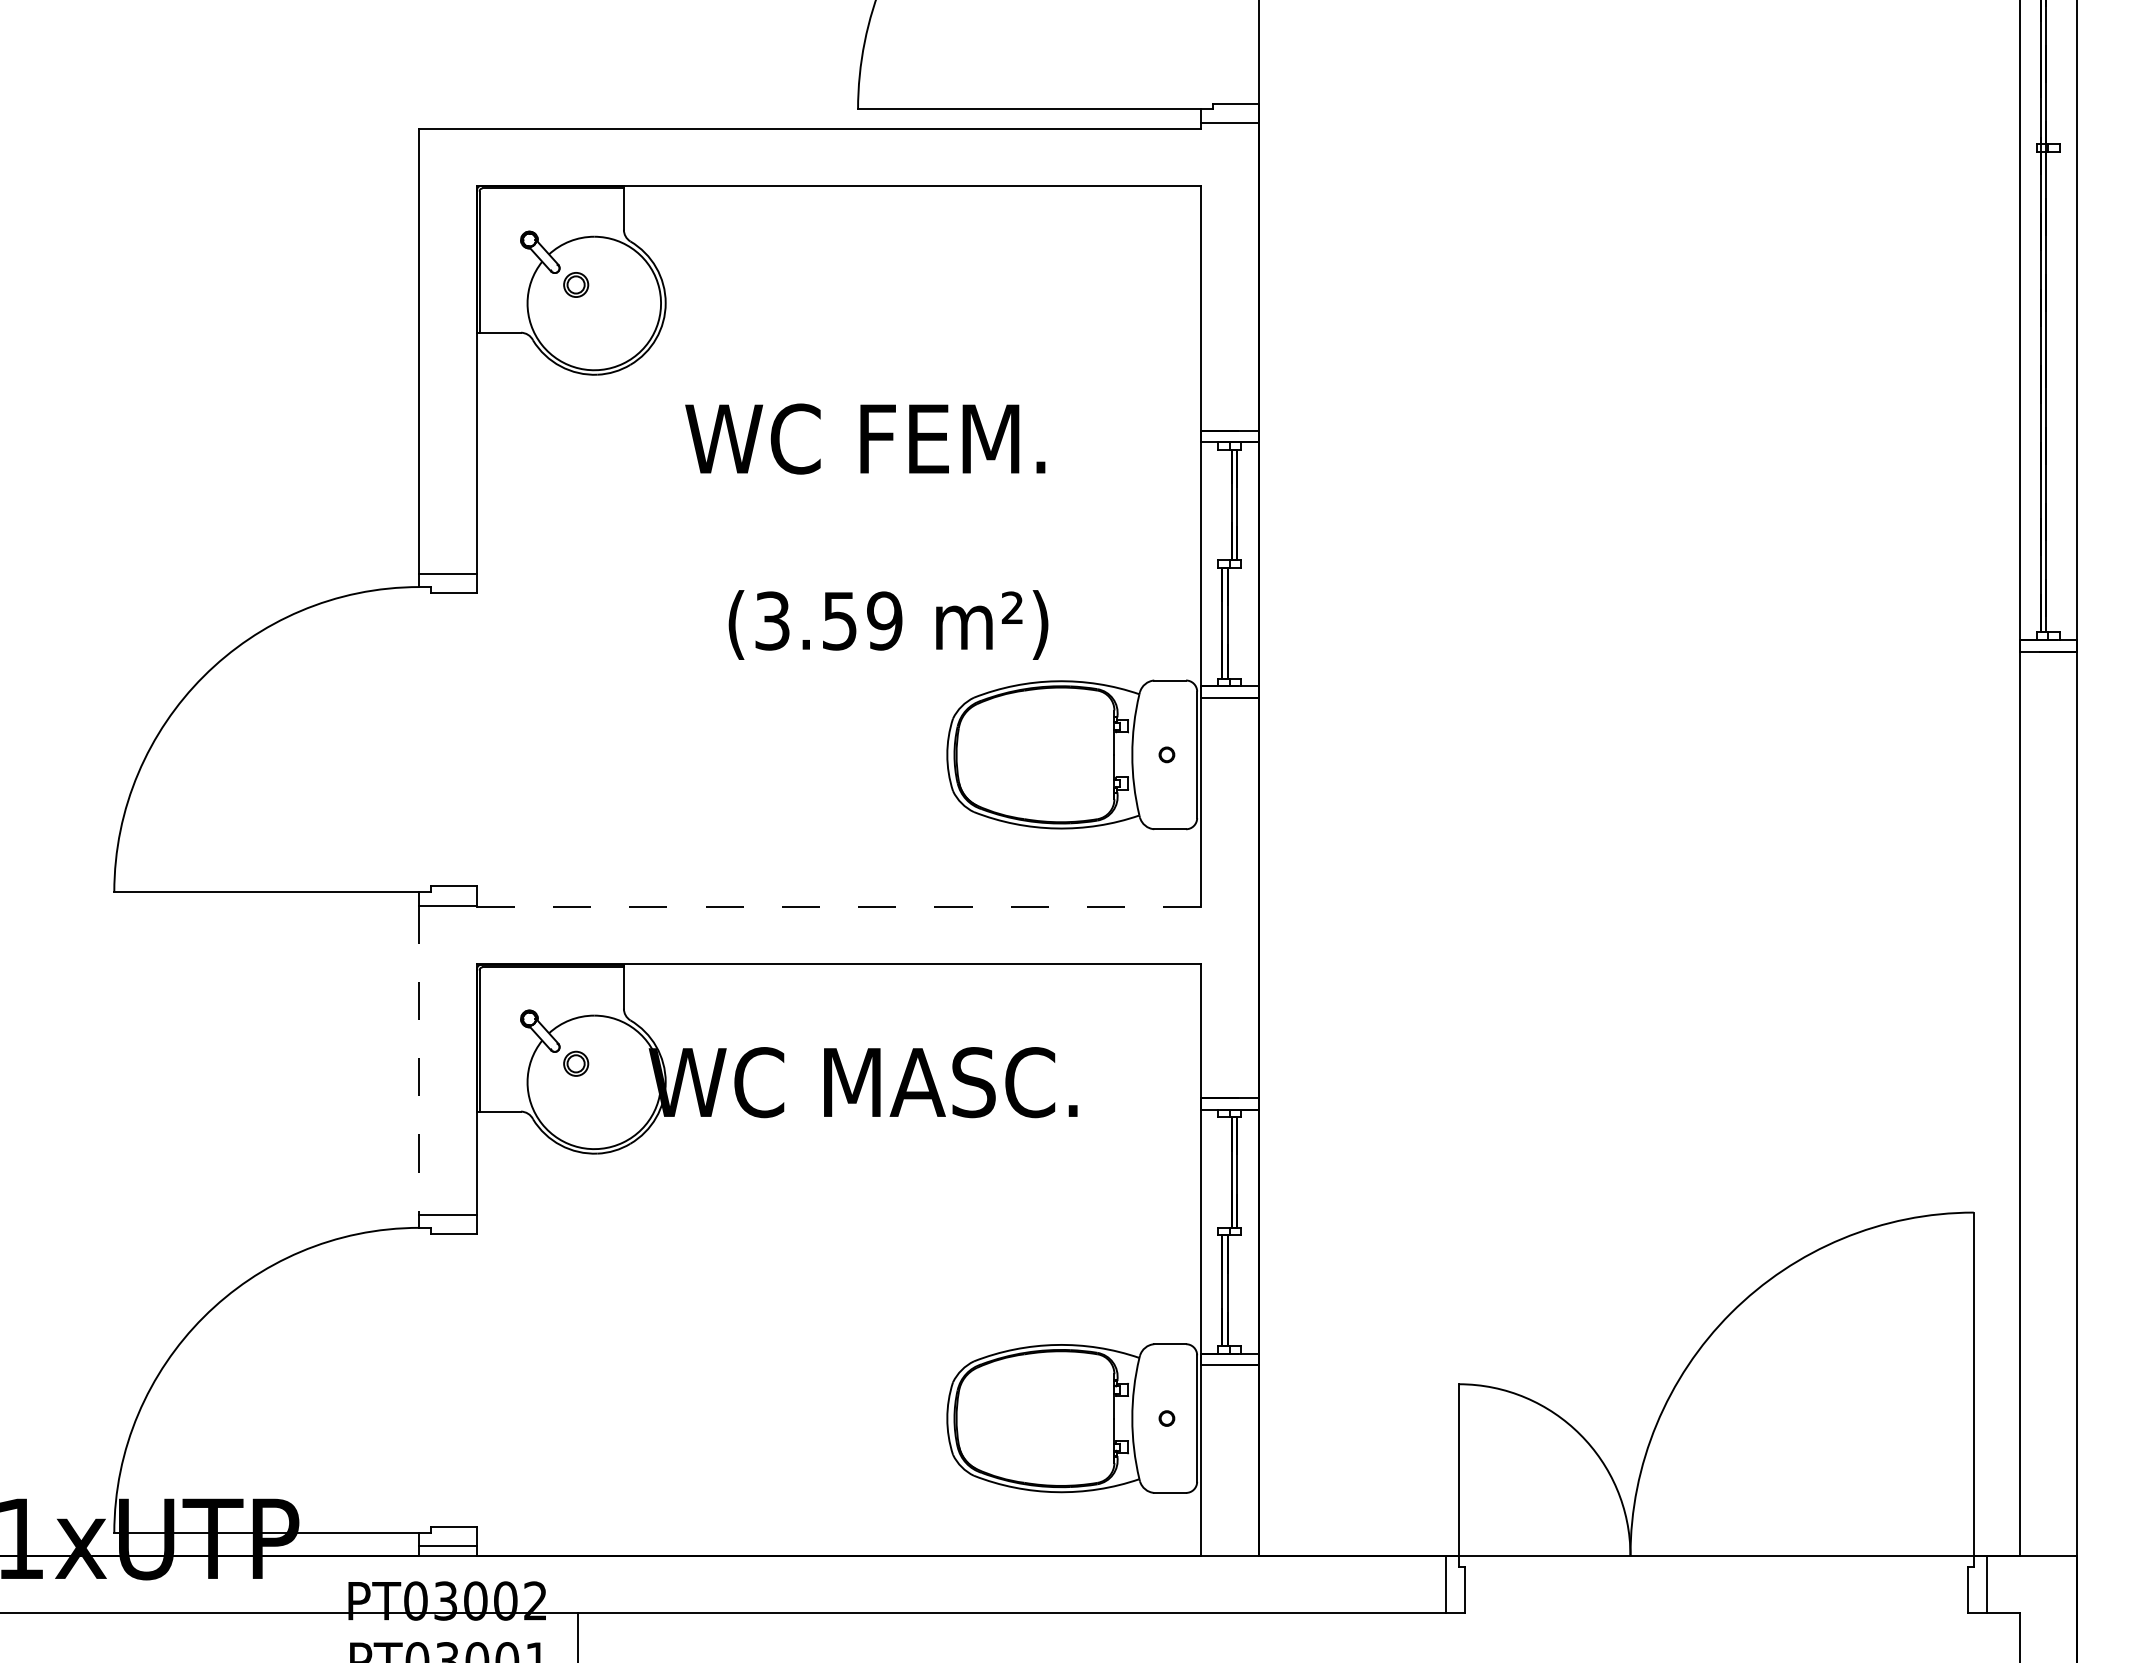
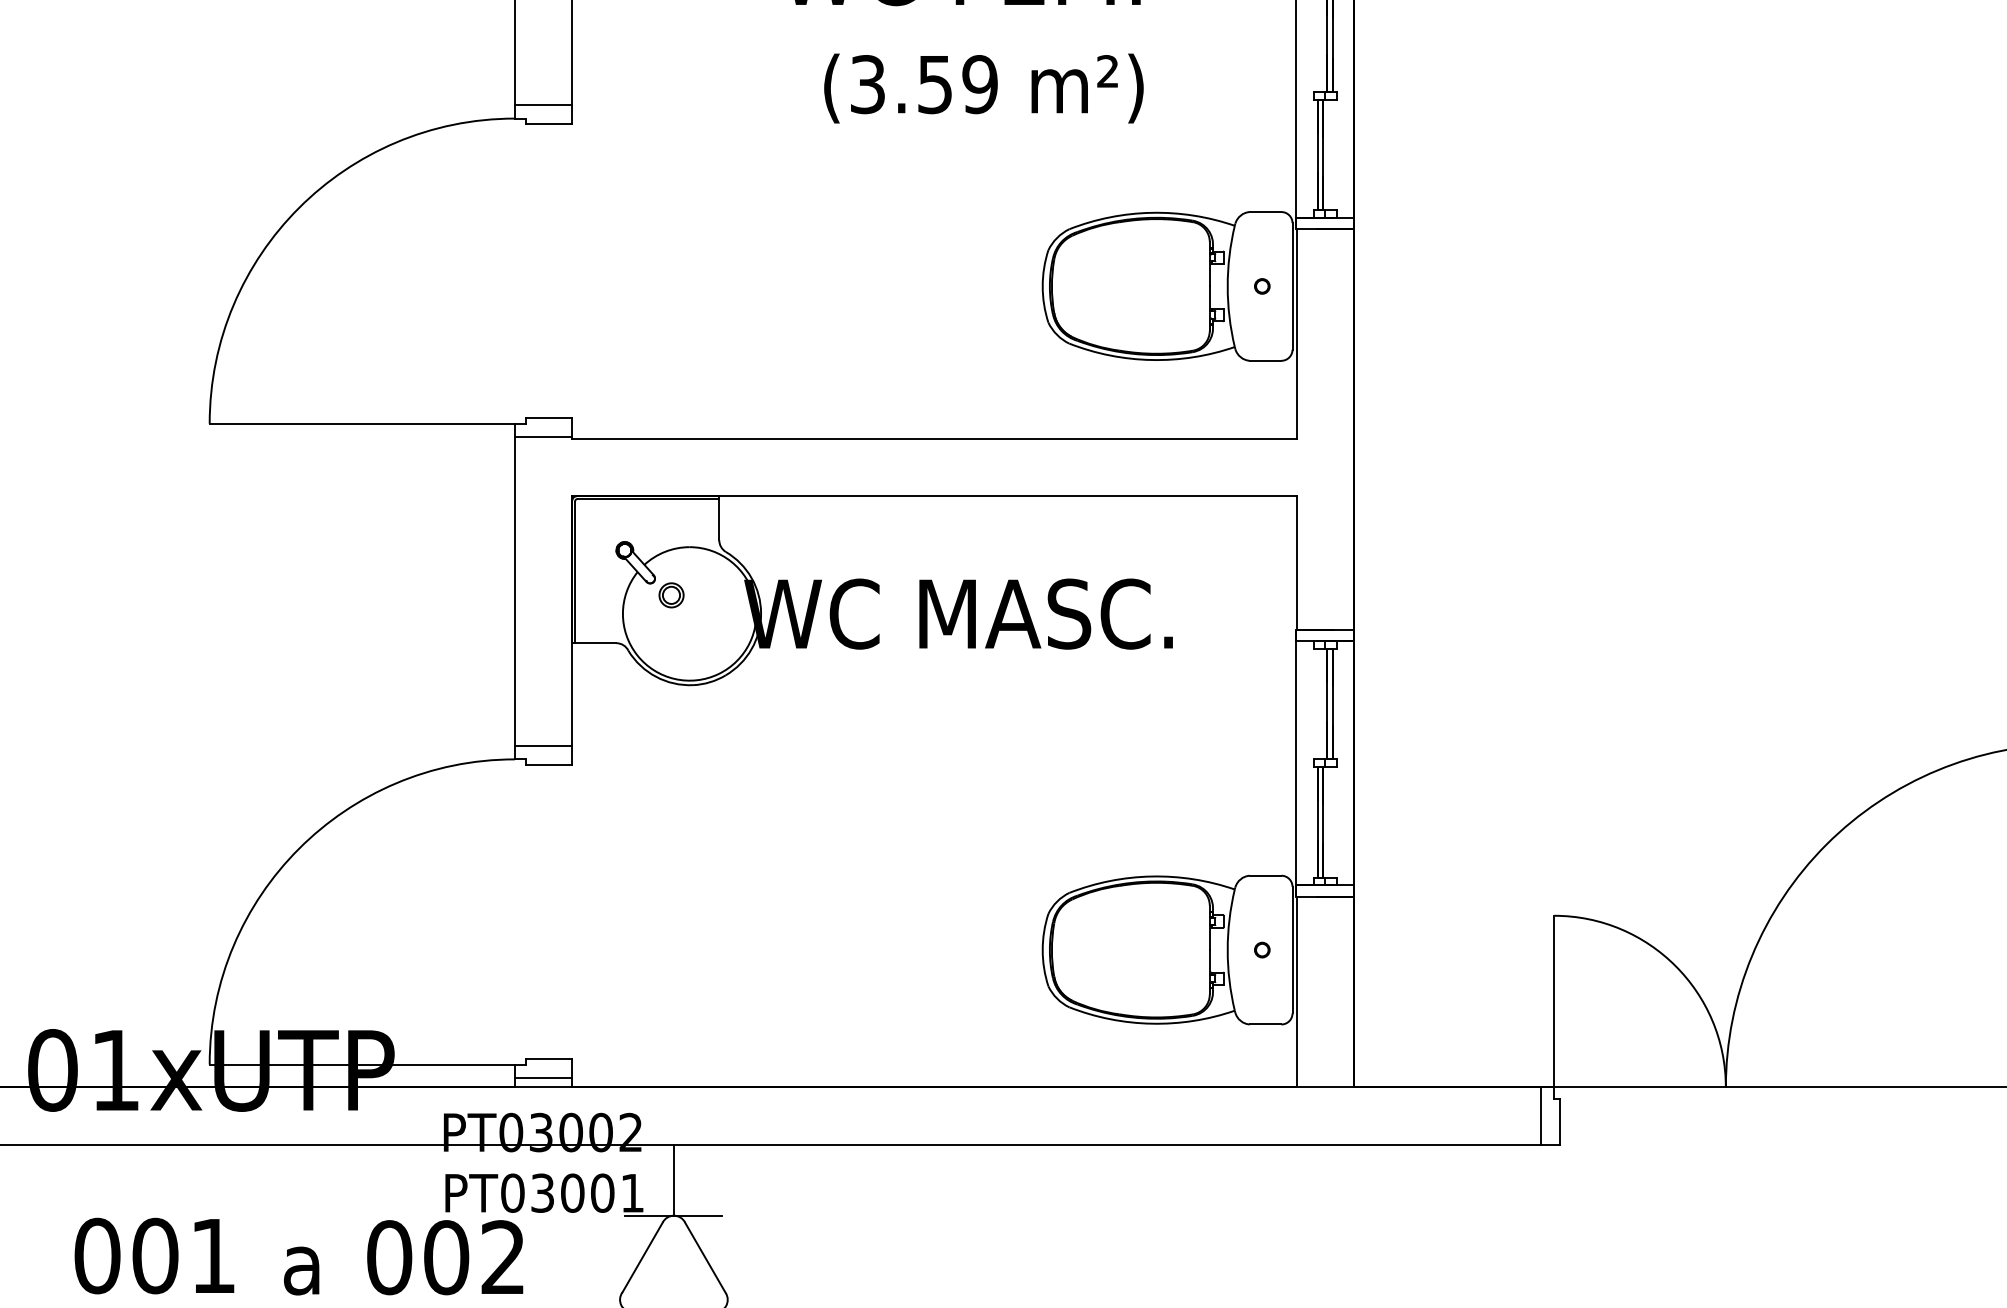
text: (888, 624) -> (983, 88), moved
line: (838, 907) -> (933, 439), dashed -> solid
line: (419, 1060) -> (514, 592), dashed -> solid

